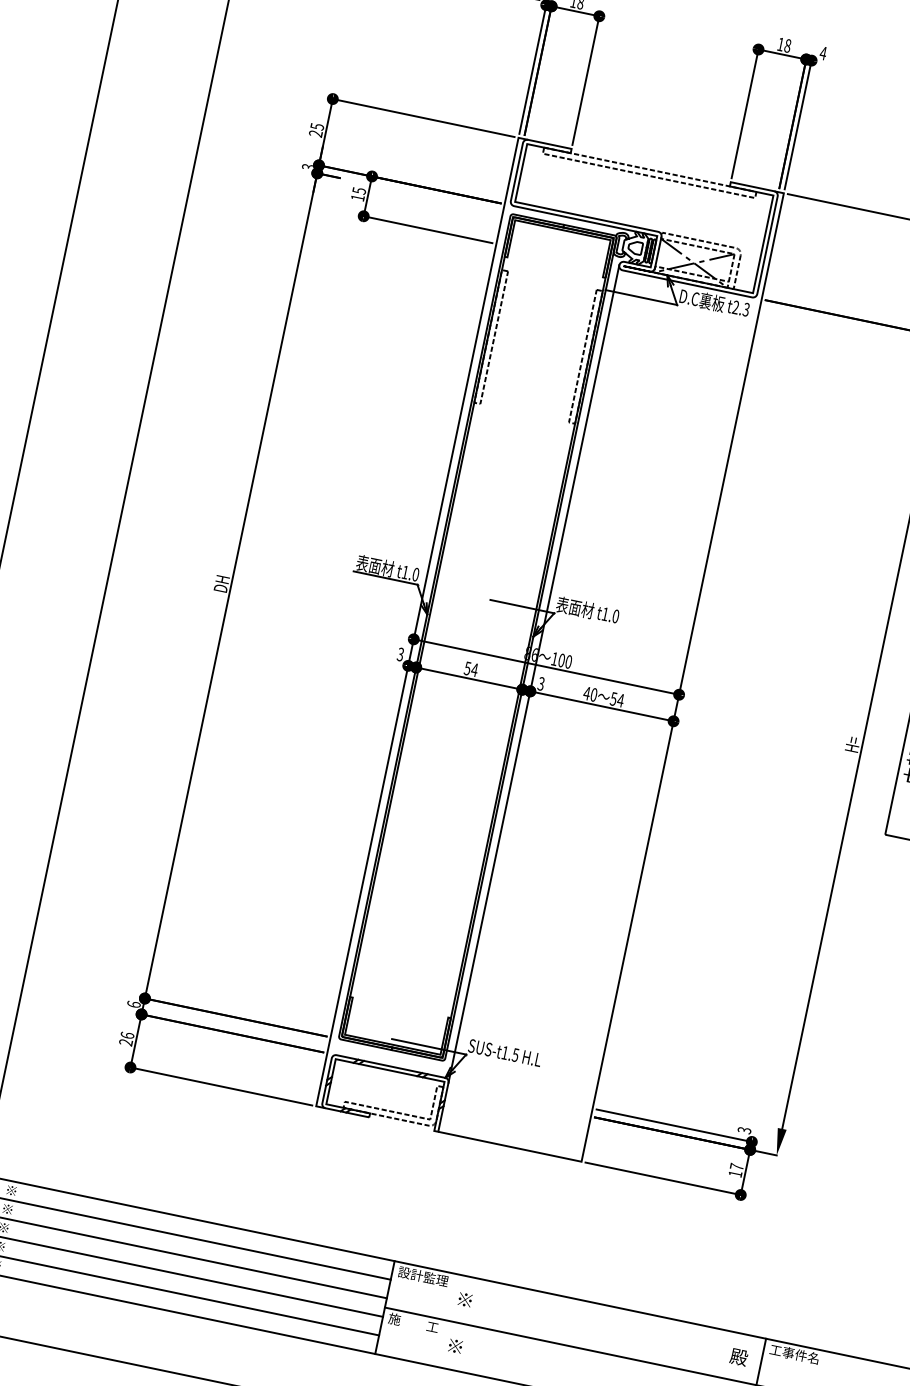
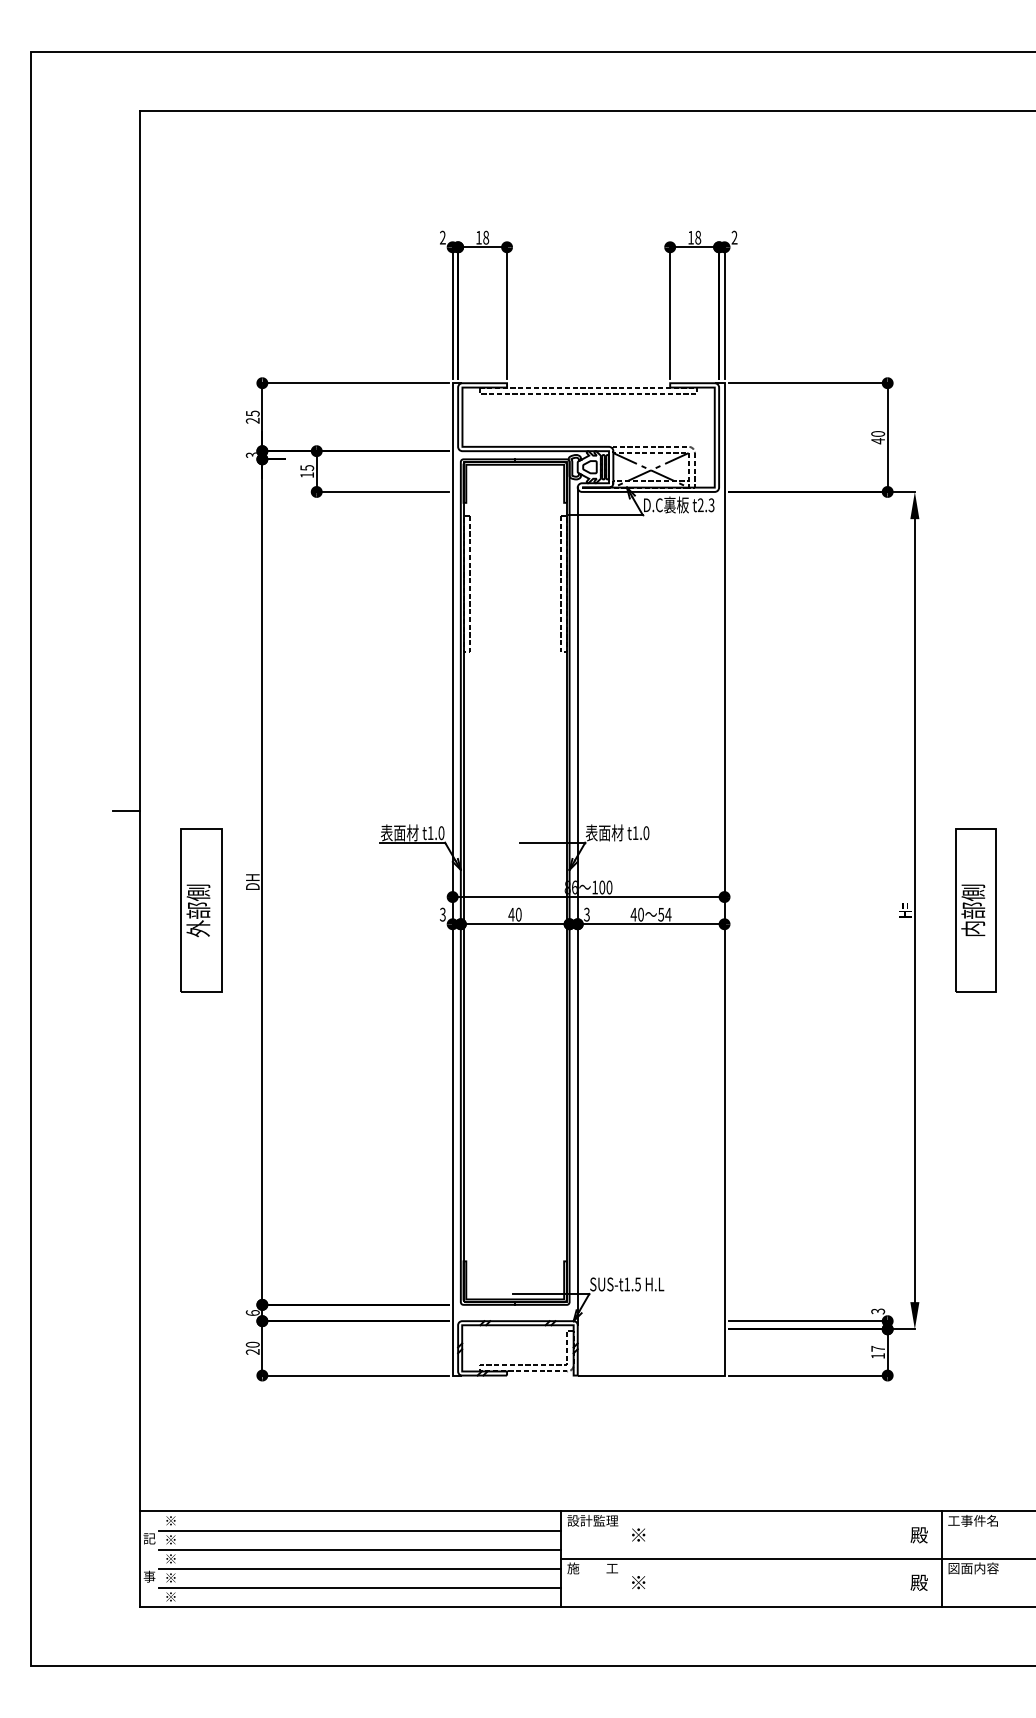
text: (823, 53) -> (734, 237), 4 -> 2
line: (112, 489) -> (126, 811), added
part: (165, 601) -> (201, 910), added
text: (470, 668) -> (514, 914), 54 -> 40
text: (127, 1035) -> (252, 1344), 26 -> 20

